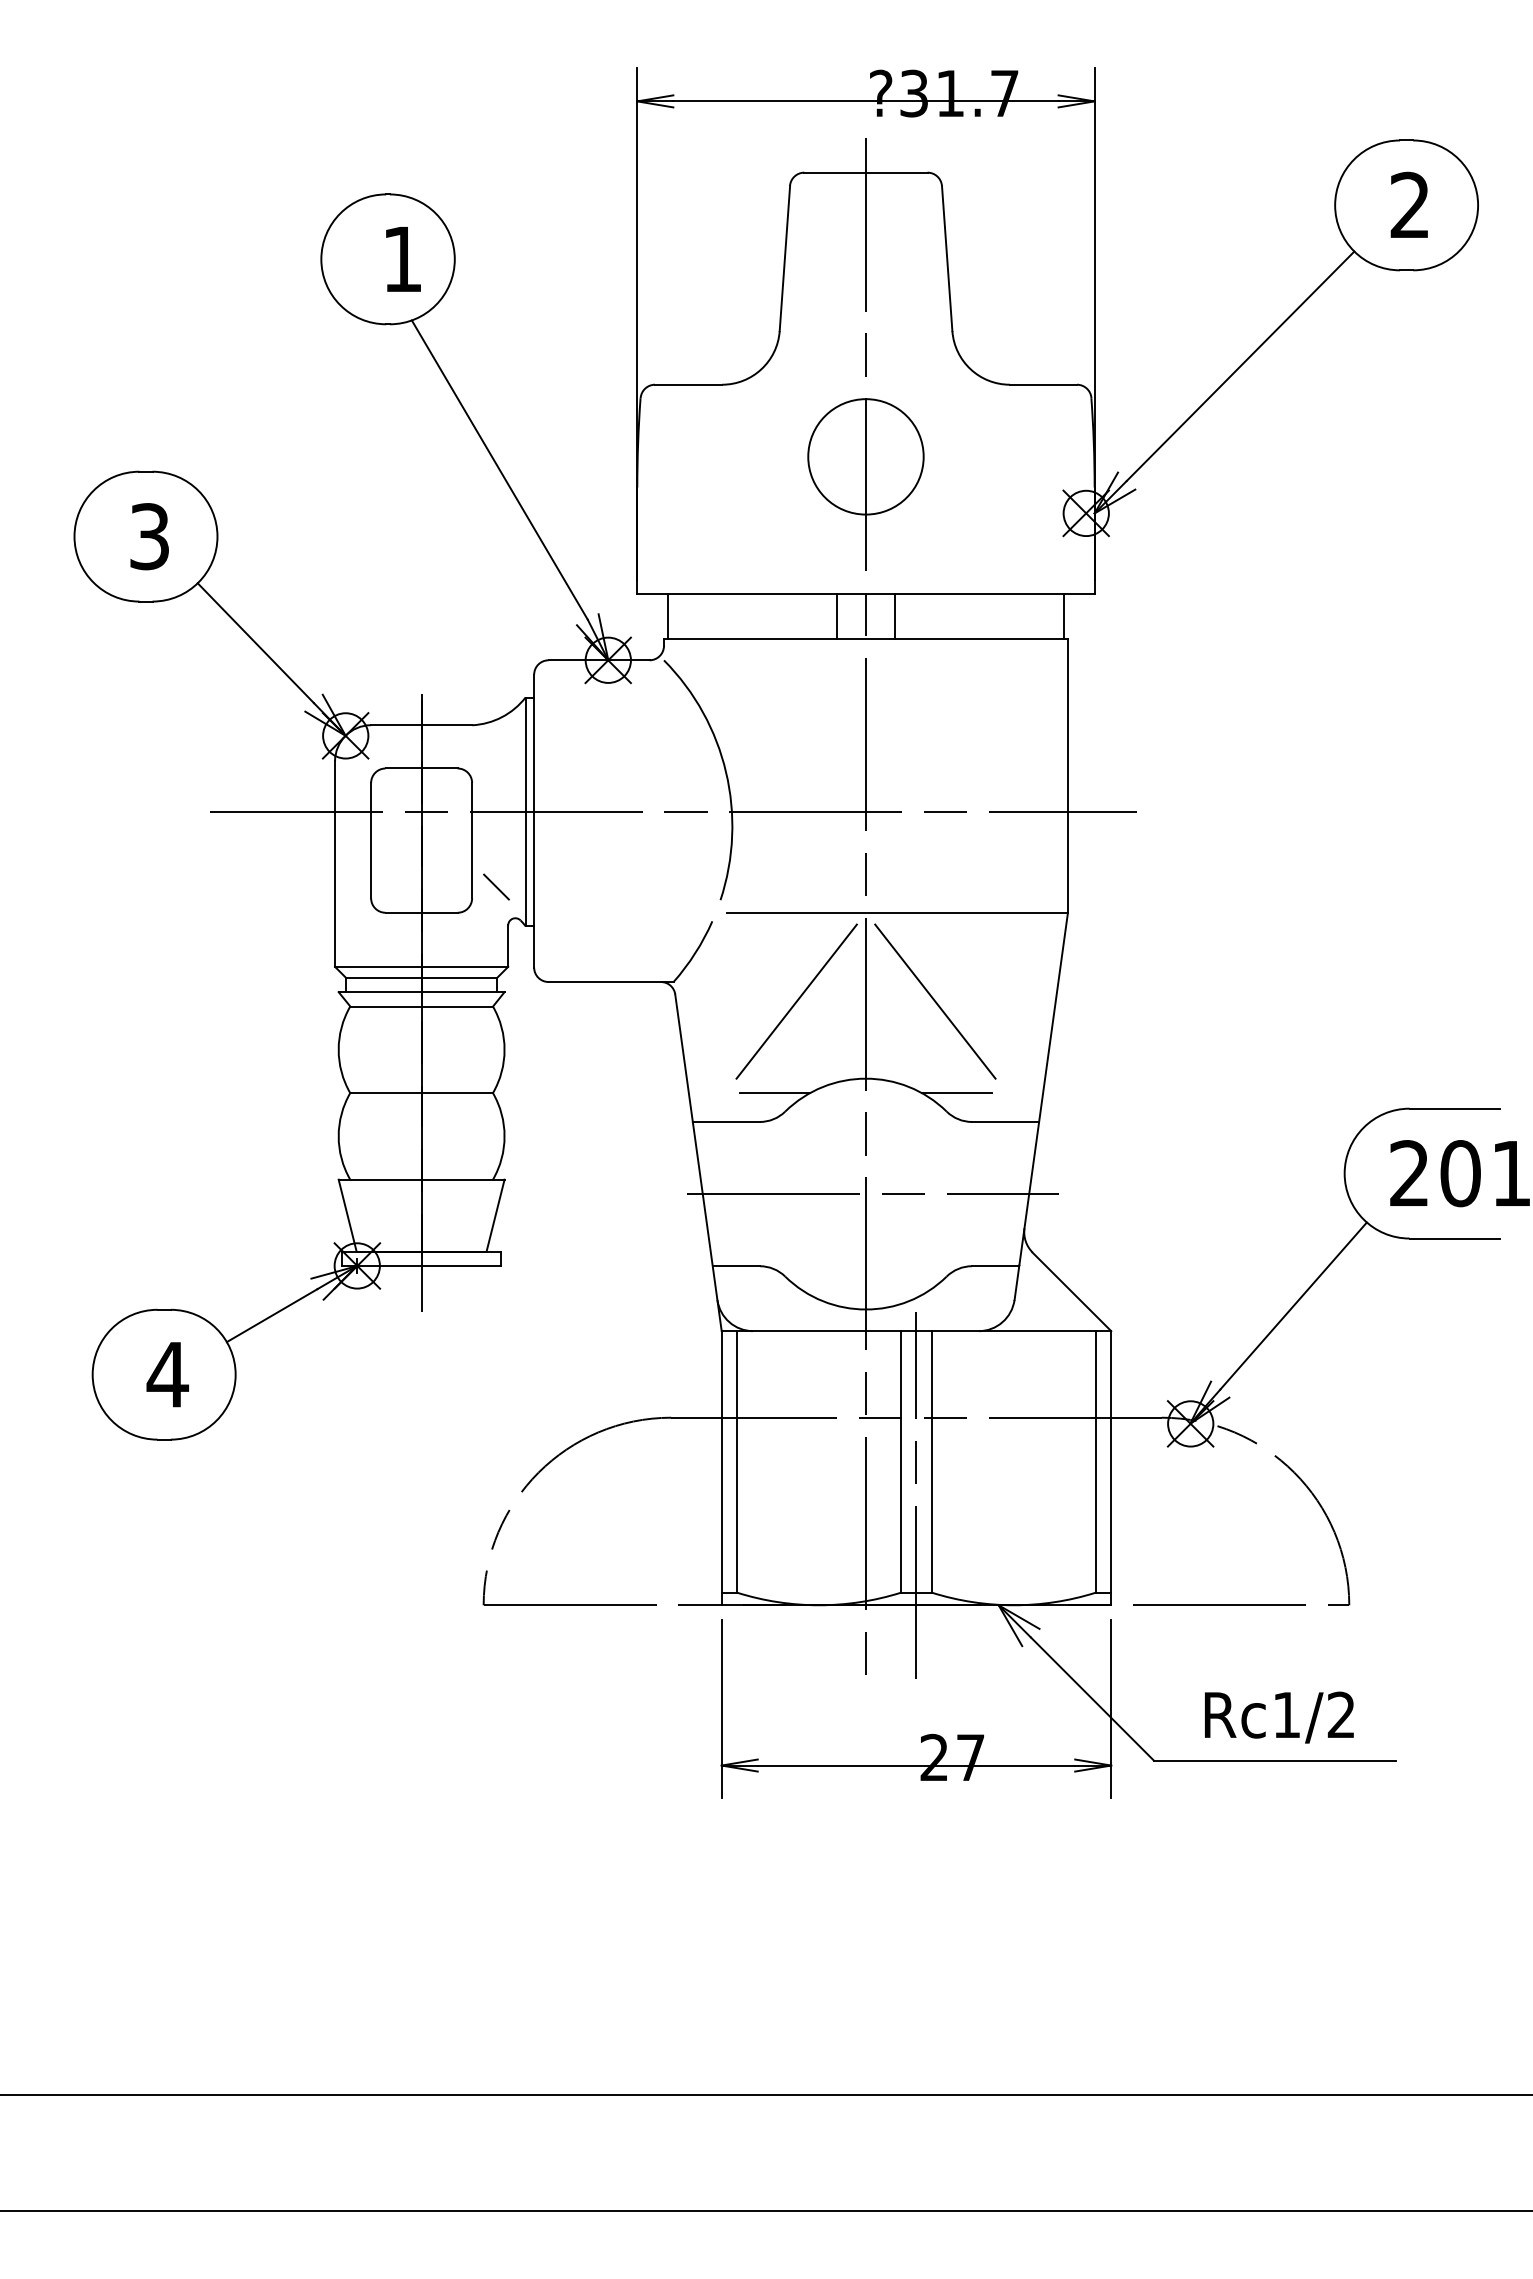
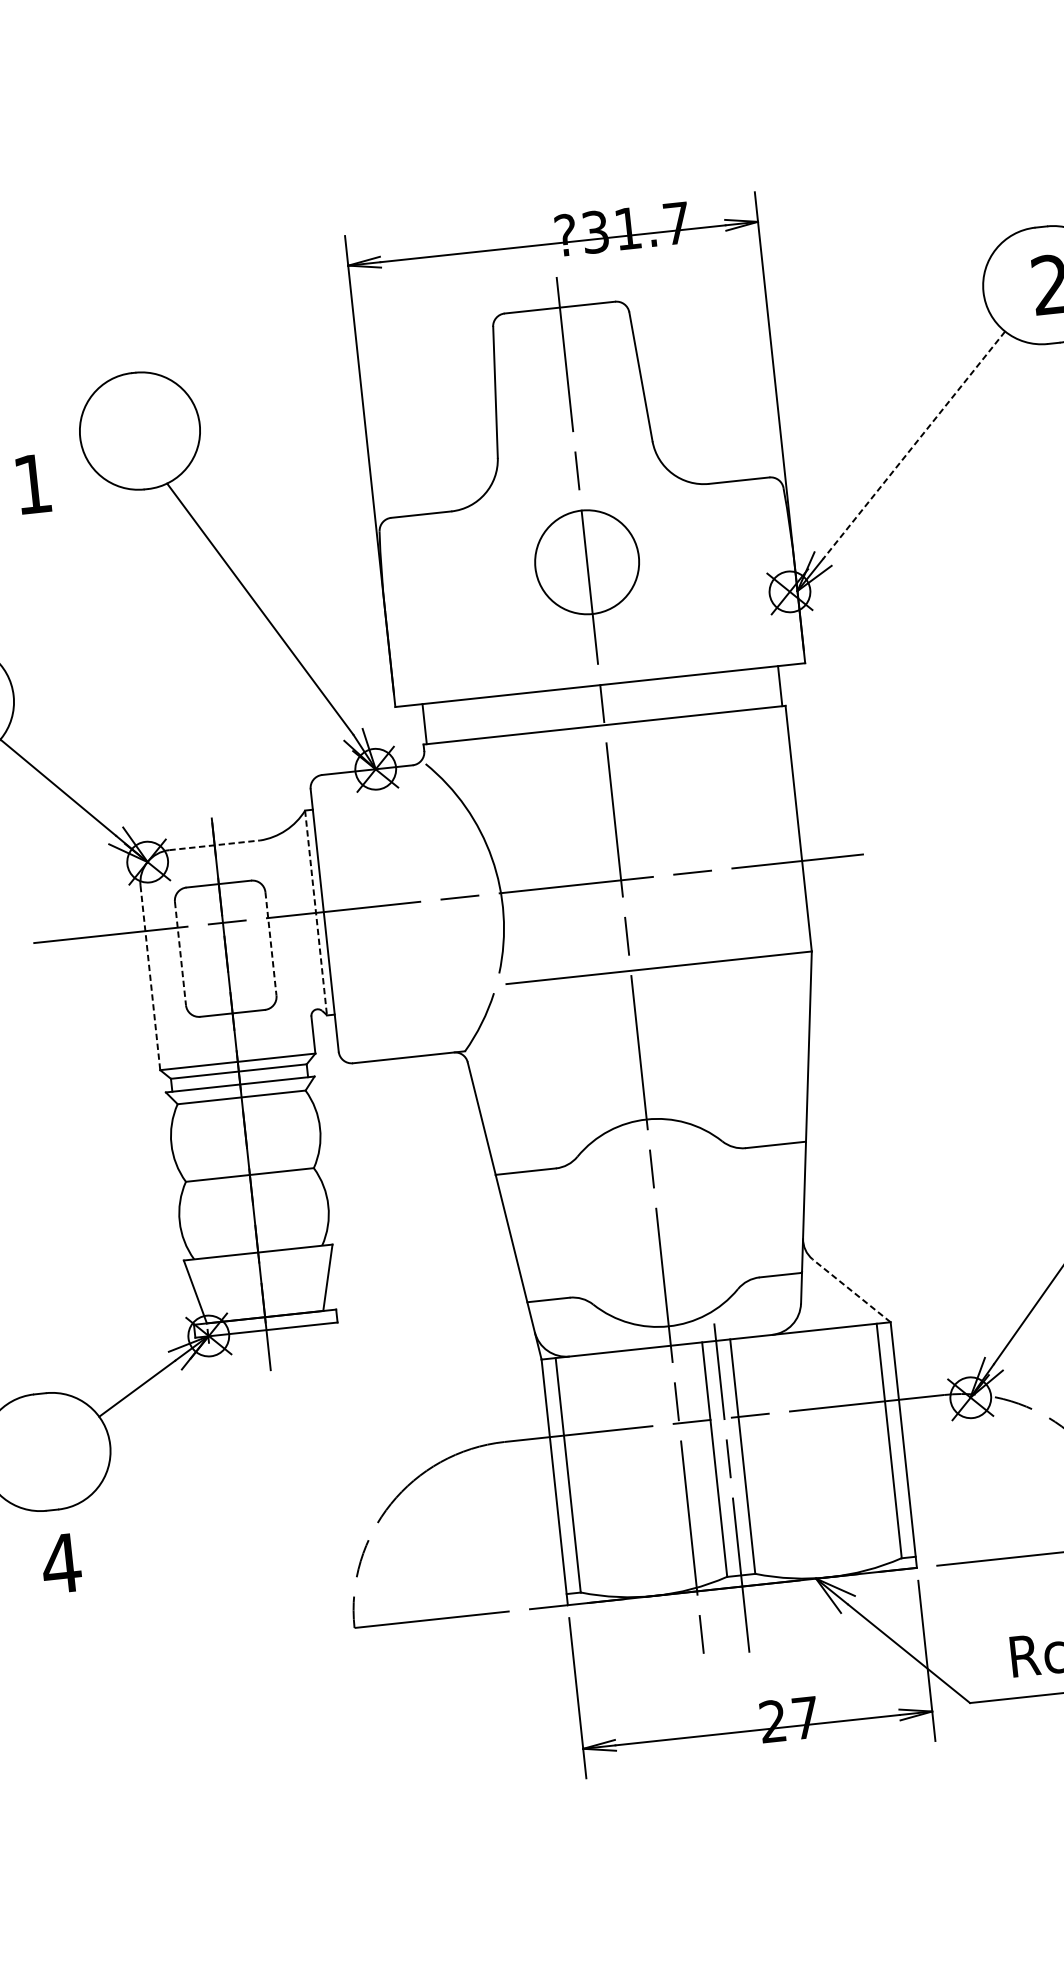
text: (403, 259) -> (33, 484), moved
line: (1240, 366) -> (914, 445), solid -> dashed
line: (836, 615) -> (575, 707), removed
line: (895, 615) -> (628, 701), removed
line: (422, 725) -> (215, 845), solid -> dashed
line: (525, 812) -> (316, 913), solid -> dashed
line: (371, 840) -> (180, 953), solid -> dashed
line: (472, 840) -> (271, 943), solid -> dashed
line: (335, 864) -> (150, 978), solid -> dashed
line: (496, 886) -> (297, 982), removed
line: (796, 1001) -> (577, 1056), removed
line: (935, 1001) -> (701, 1043), removed
line: (774, 1093) -> (566, 1141), removed
line: (956, 1093) -> (729, 1124), removed
line: (872, 1194) -> (663, 1222), removed
line: (1071, 1291) -> (851, 1290), solid -> dashed
text: (167, 1374) -> (61, 1563), moved

